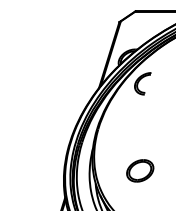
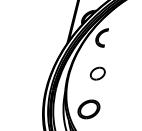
part: (134, 127) -> (97, 73), added
part: (140, 170) -> (89, 109), moved

